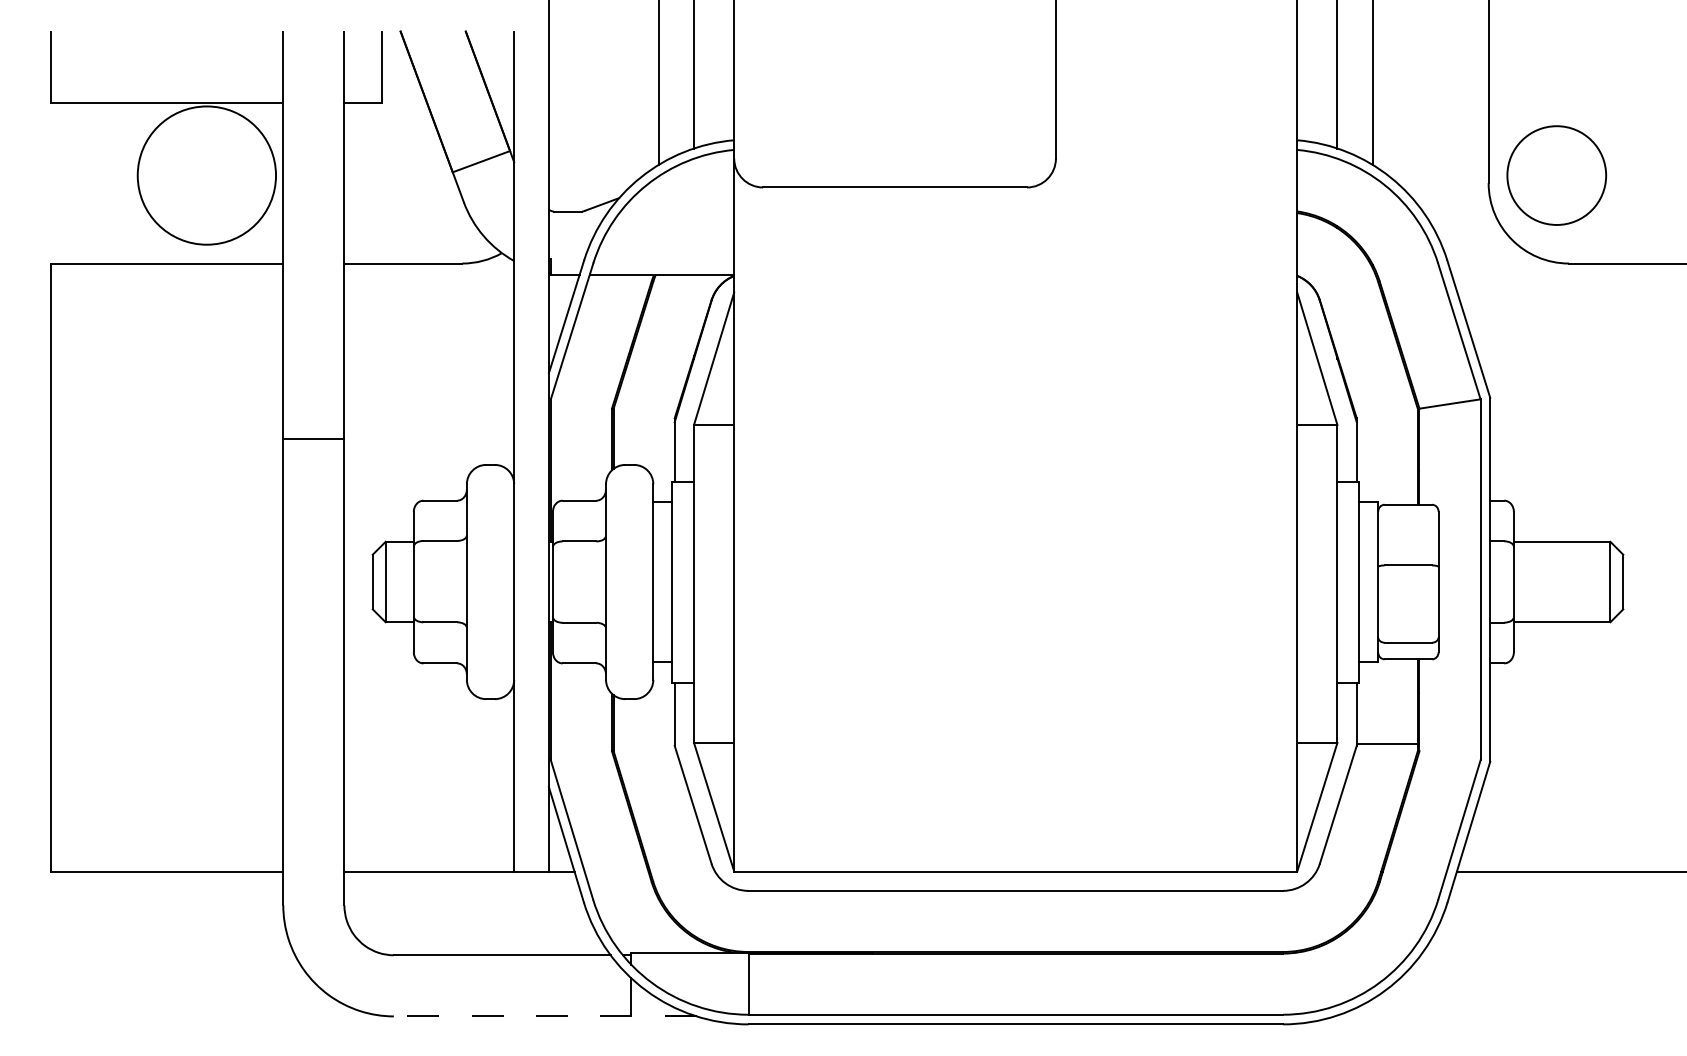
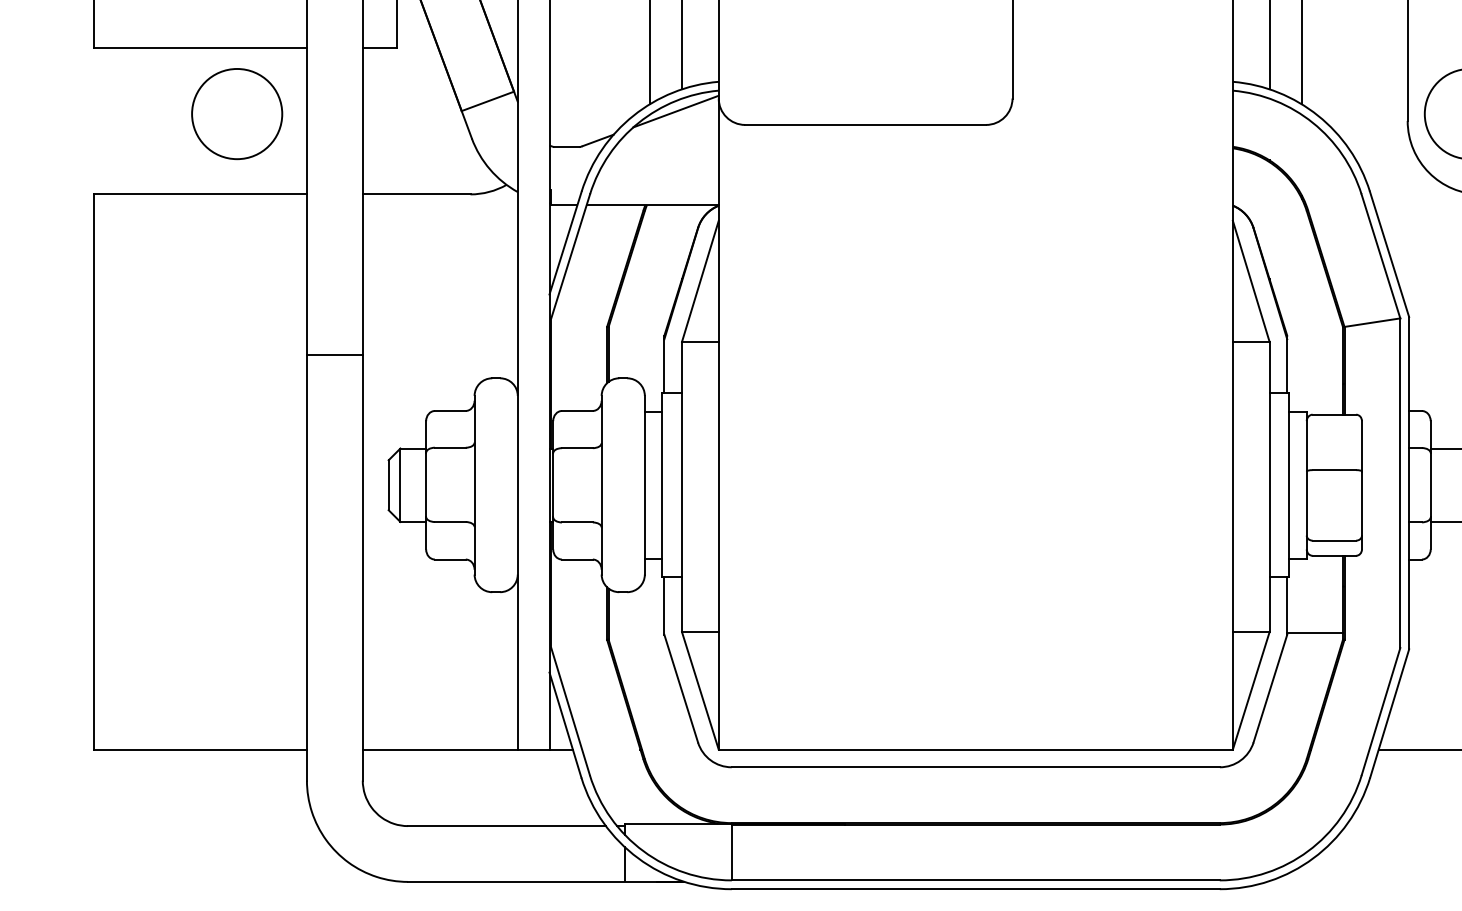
line: (687, 172) -> (676, 111), added
circle: (206, 175) -> (236, 113), size x0.71
line: (544, 1016) -> (545, 882), dashed -> solid

